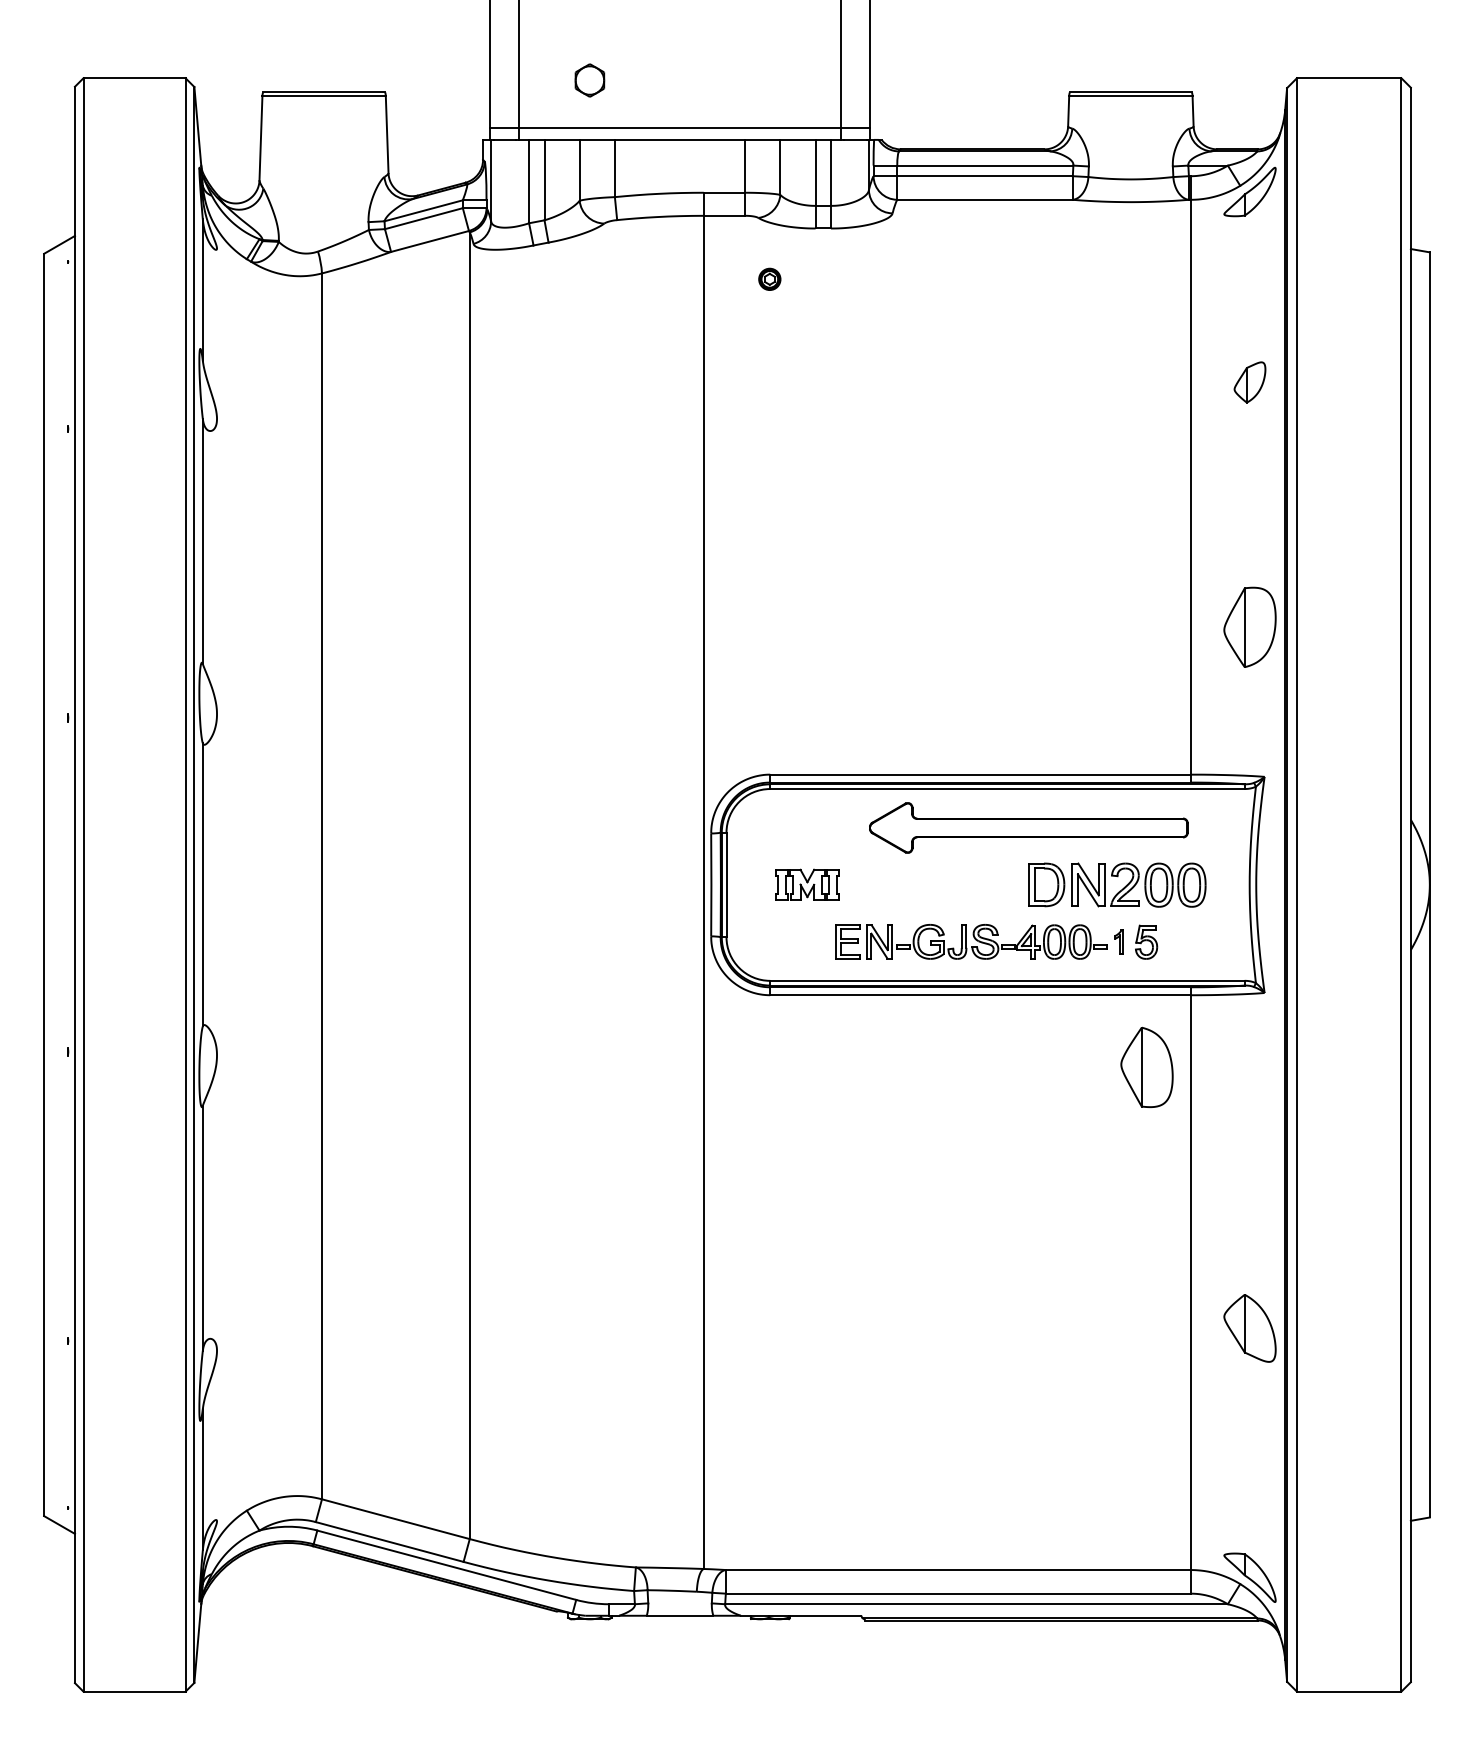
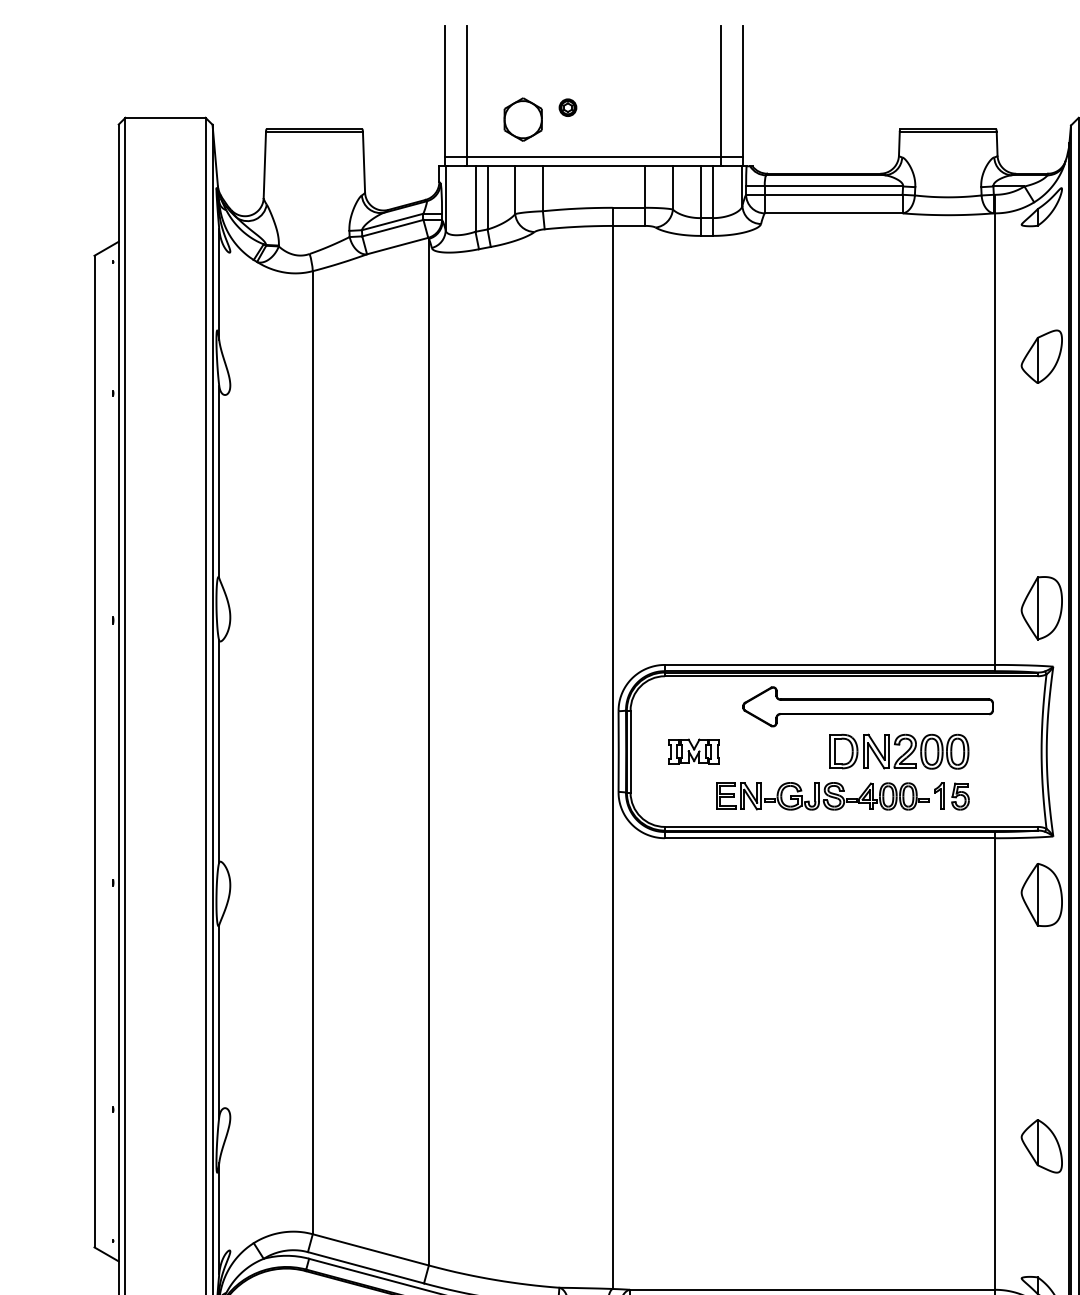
part: (589, 80) -> (522, 119), size x1.67
part: (769, 278) -> (567, 107), moved
part: (1249, 382) -> (1041, 356), size x1.67
part: (1249, 626) -> (1041, 607), moved
part: (1122, 888) -> (903, 754), moved
part: (1118, 941) -> (938, 796), size x1.43
part: (1146, 1066) -> (1041, 894), moved
part: (1249, 1328) -> (1041, 1146), moved

